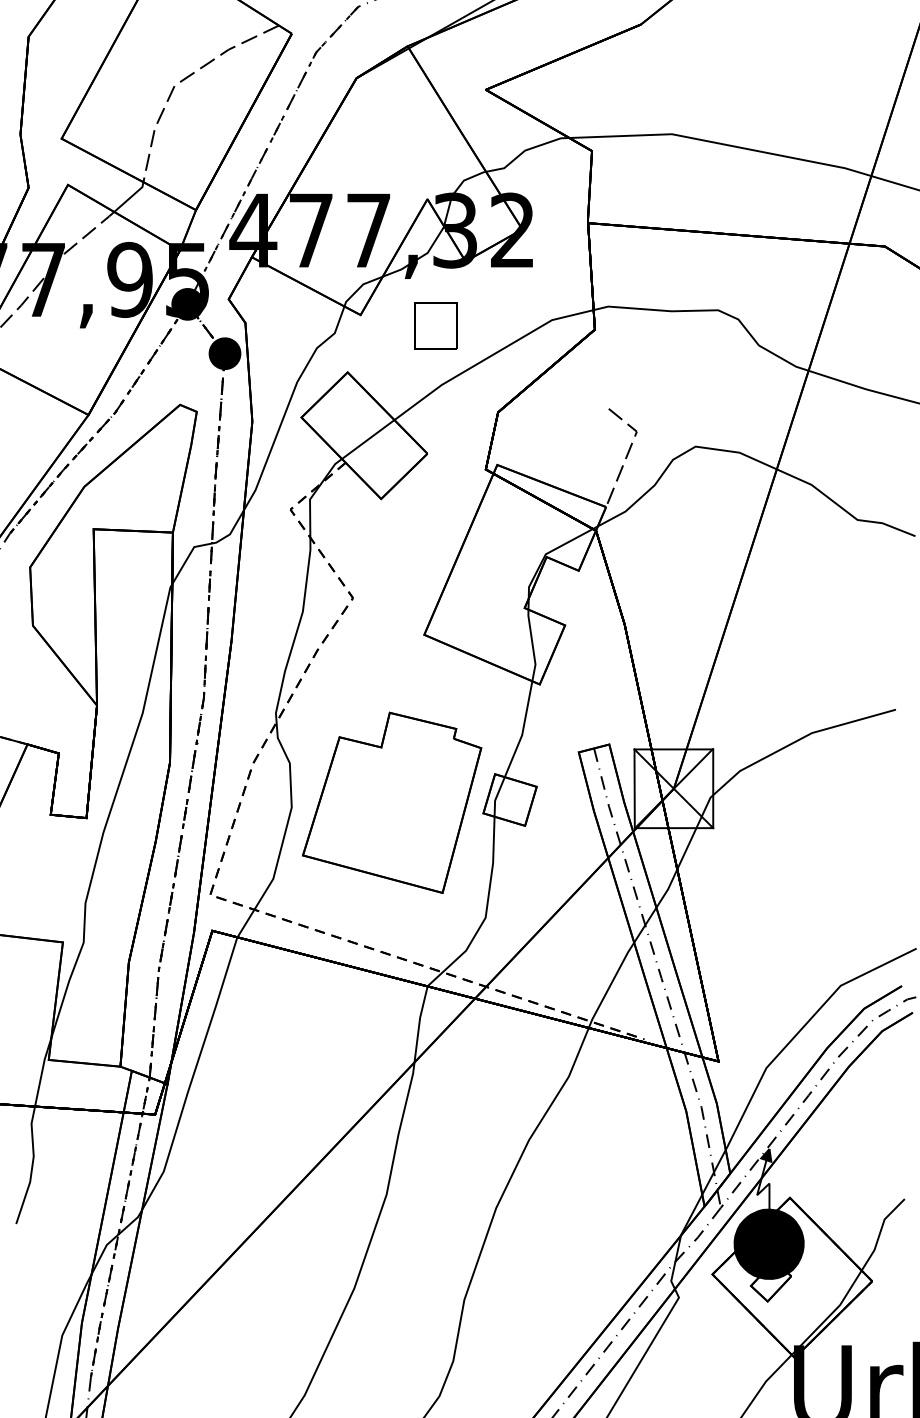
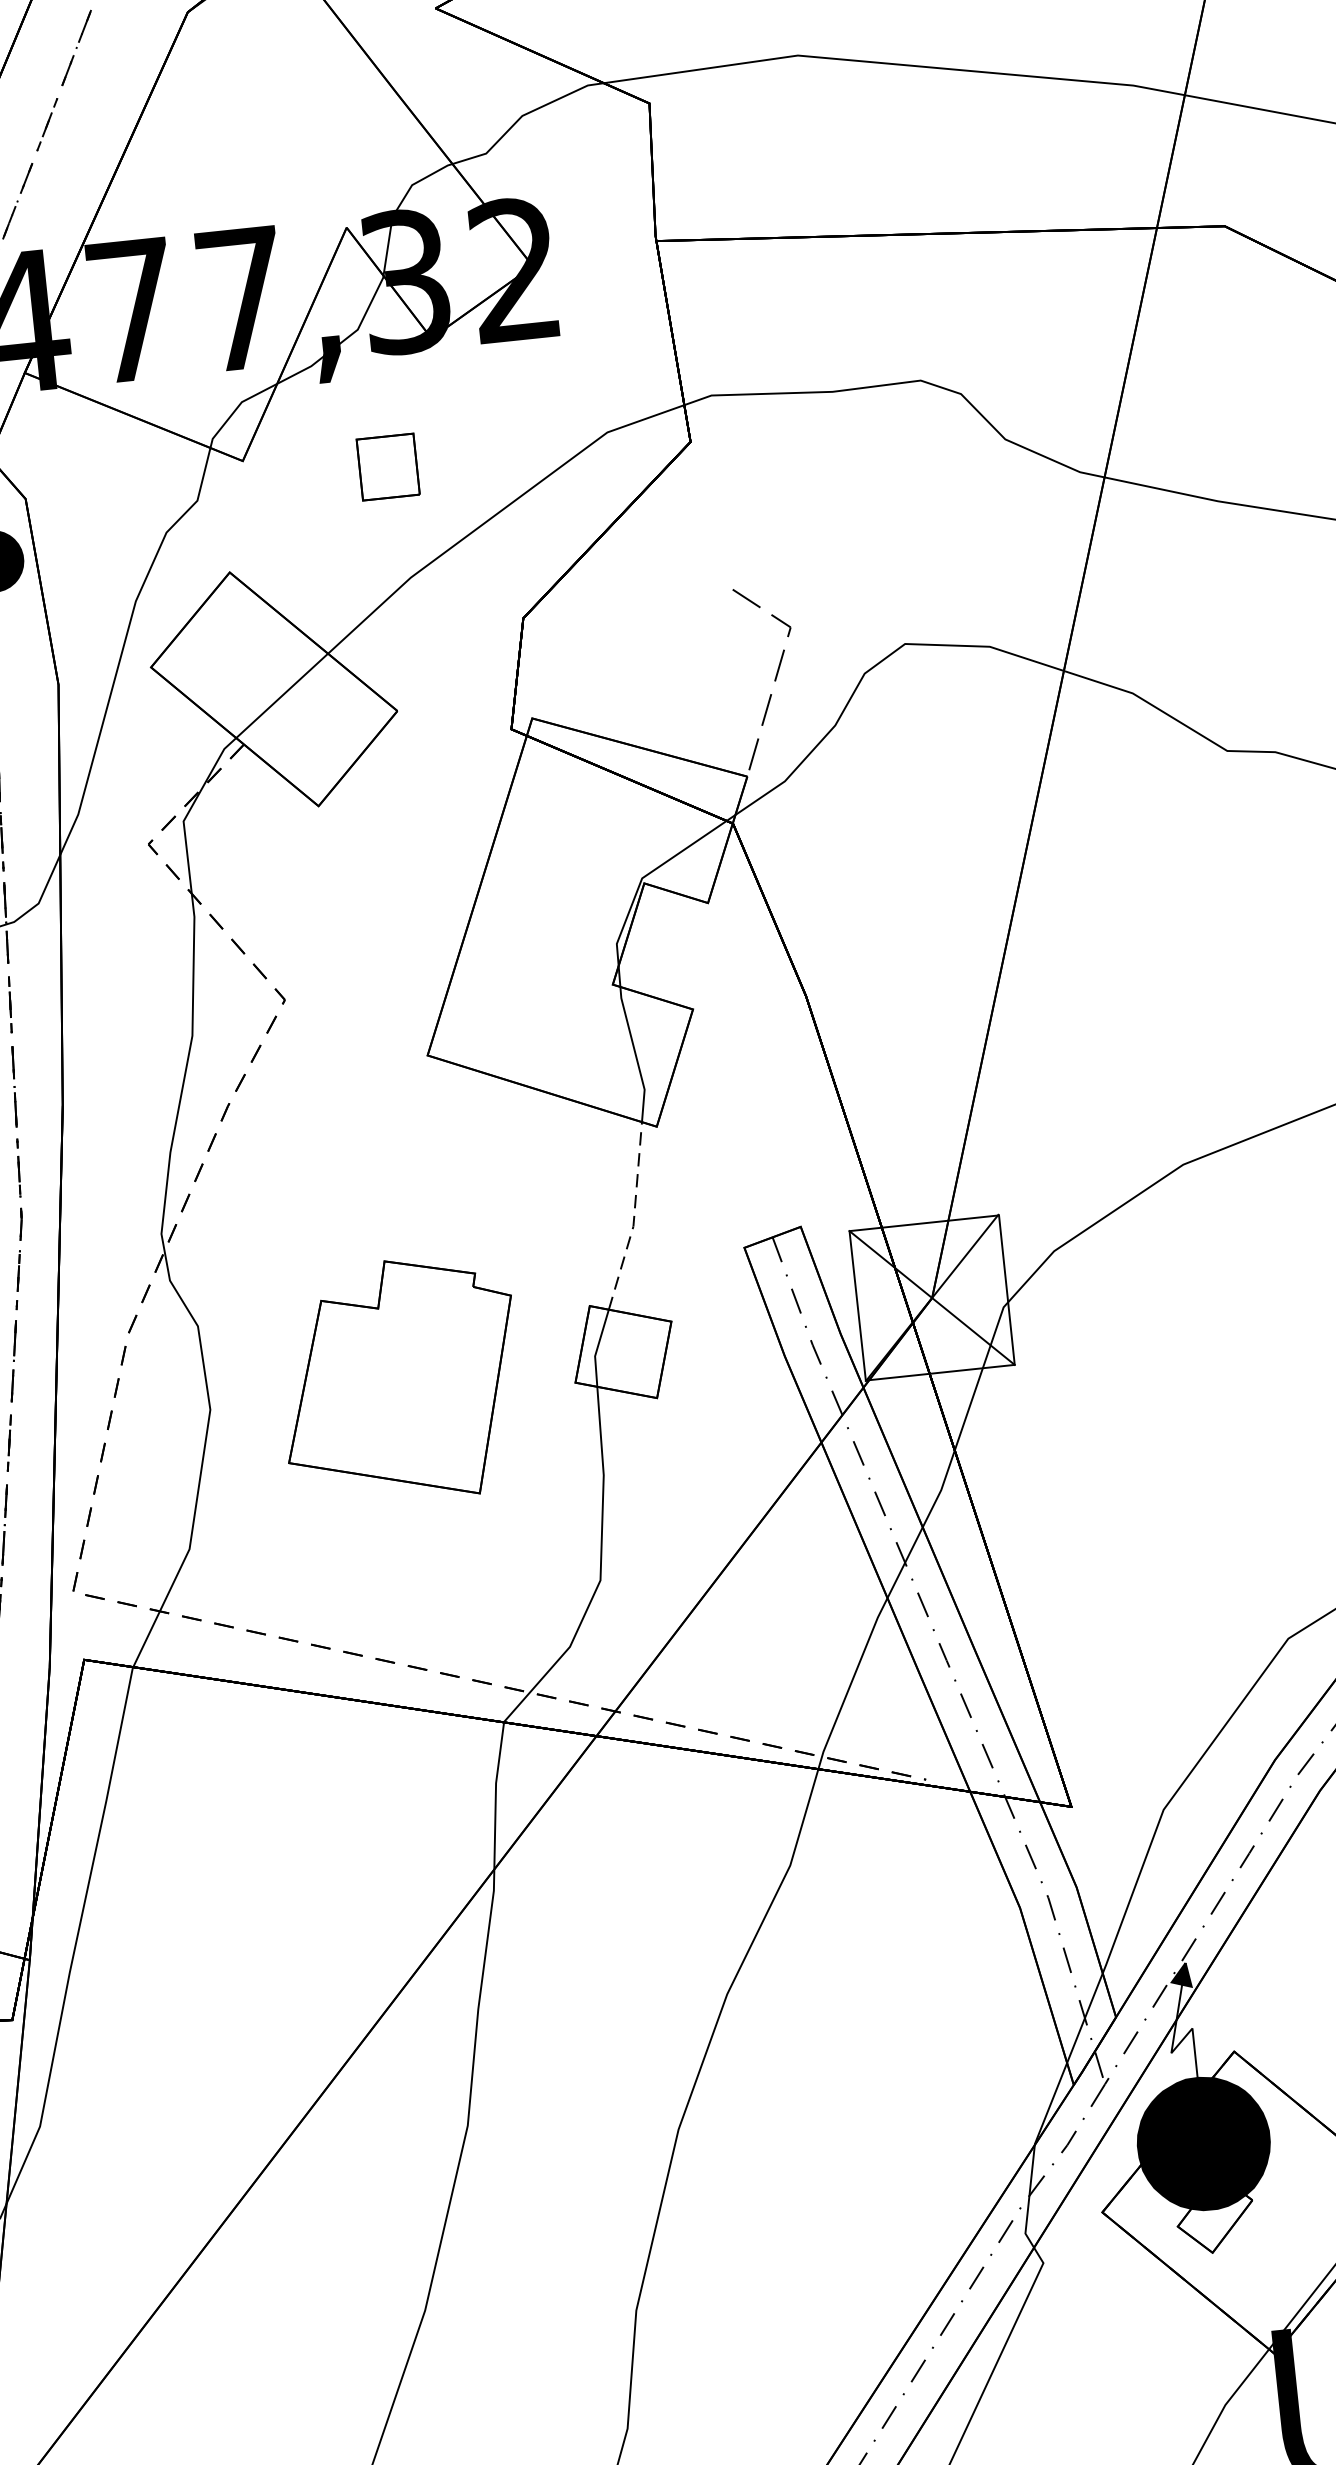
part: (435, 325) -> (387, 465), size x0.7
line: (522, 731) -> (633, 1219), solid -> dashed
part: (392, 802) -> (400, 1380), size x0.7

